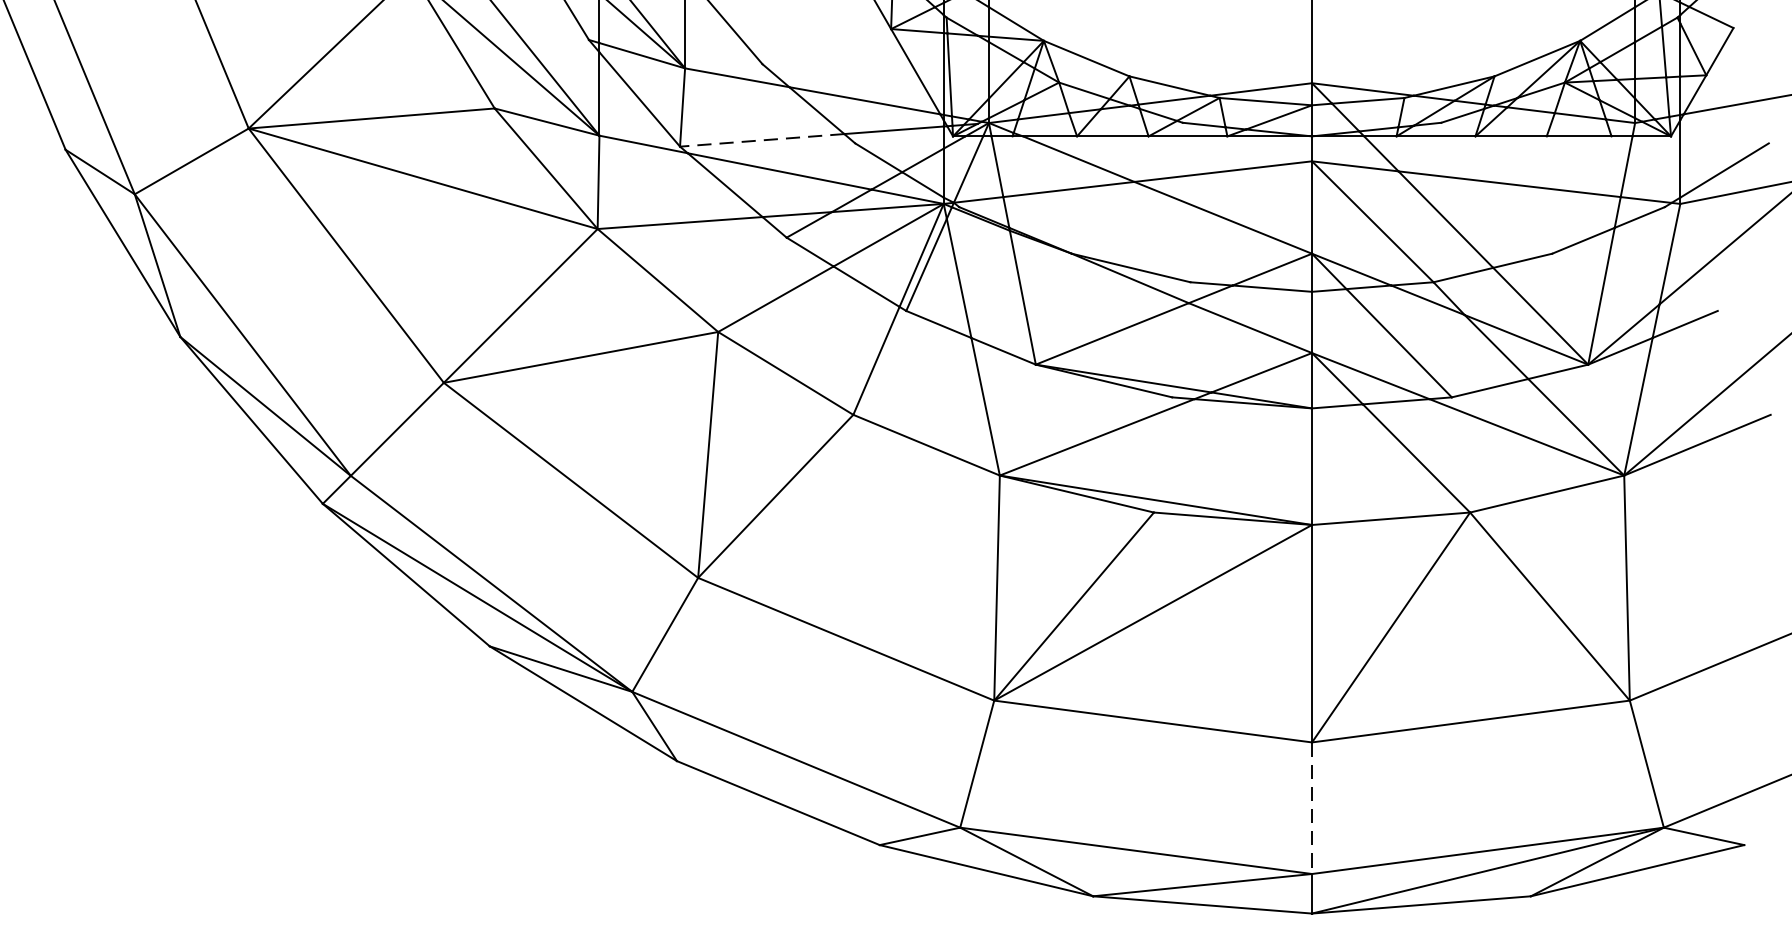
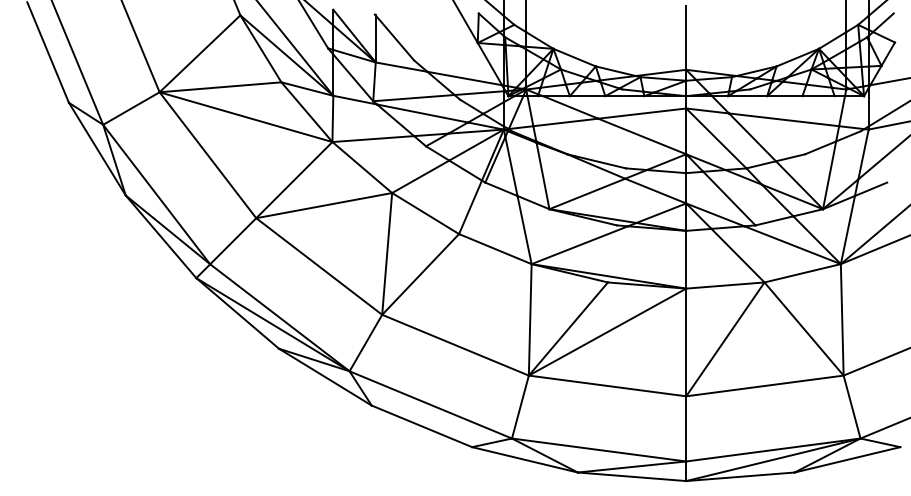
line: (761, 141) -> (413, 98), dashed -> solid
line: (1312, 807) -> (686, 428), dashed -> solid

